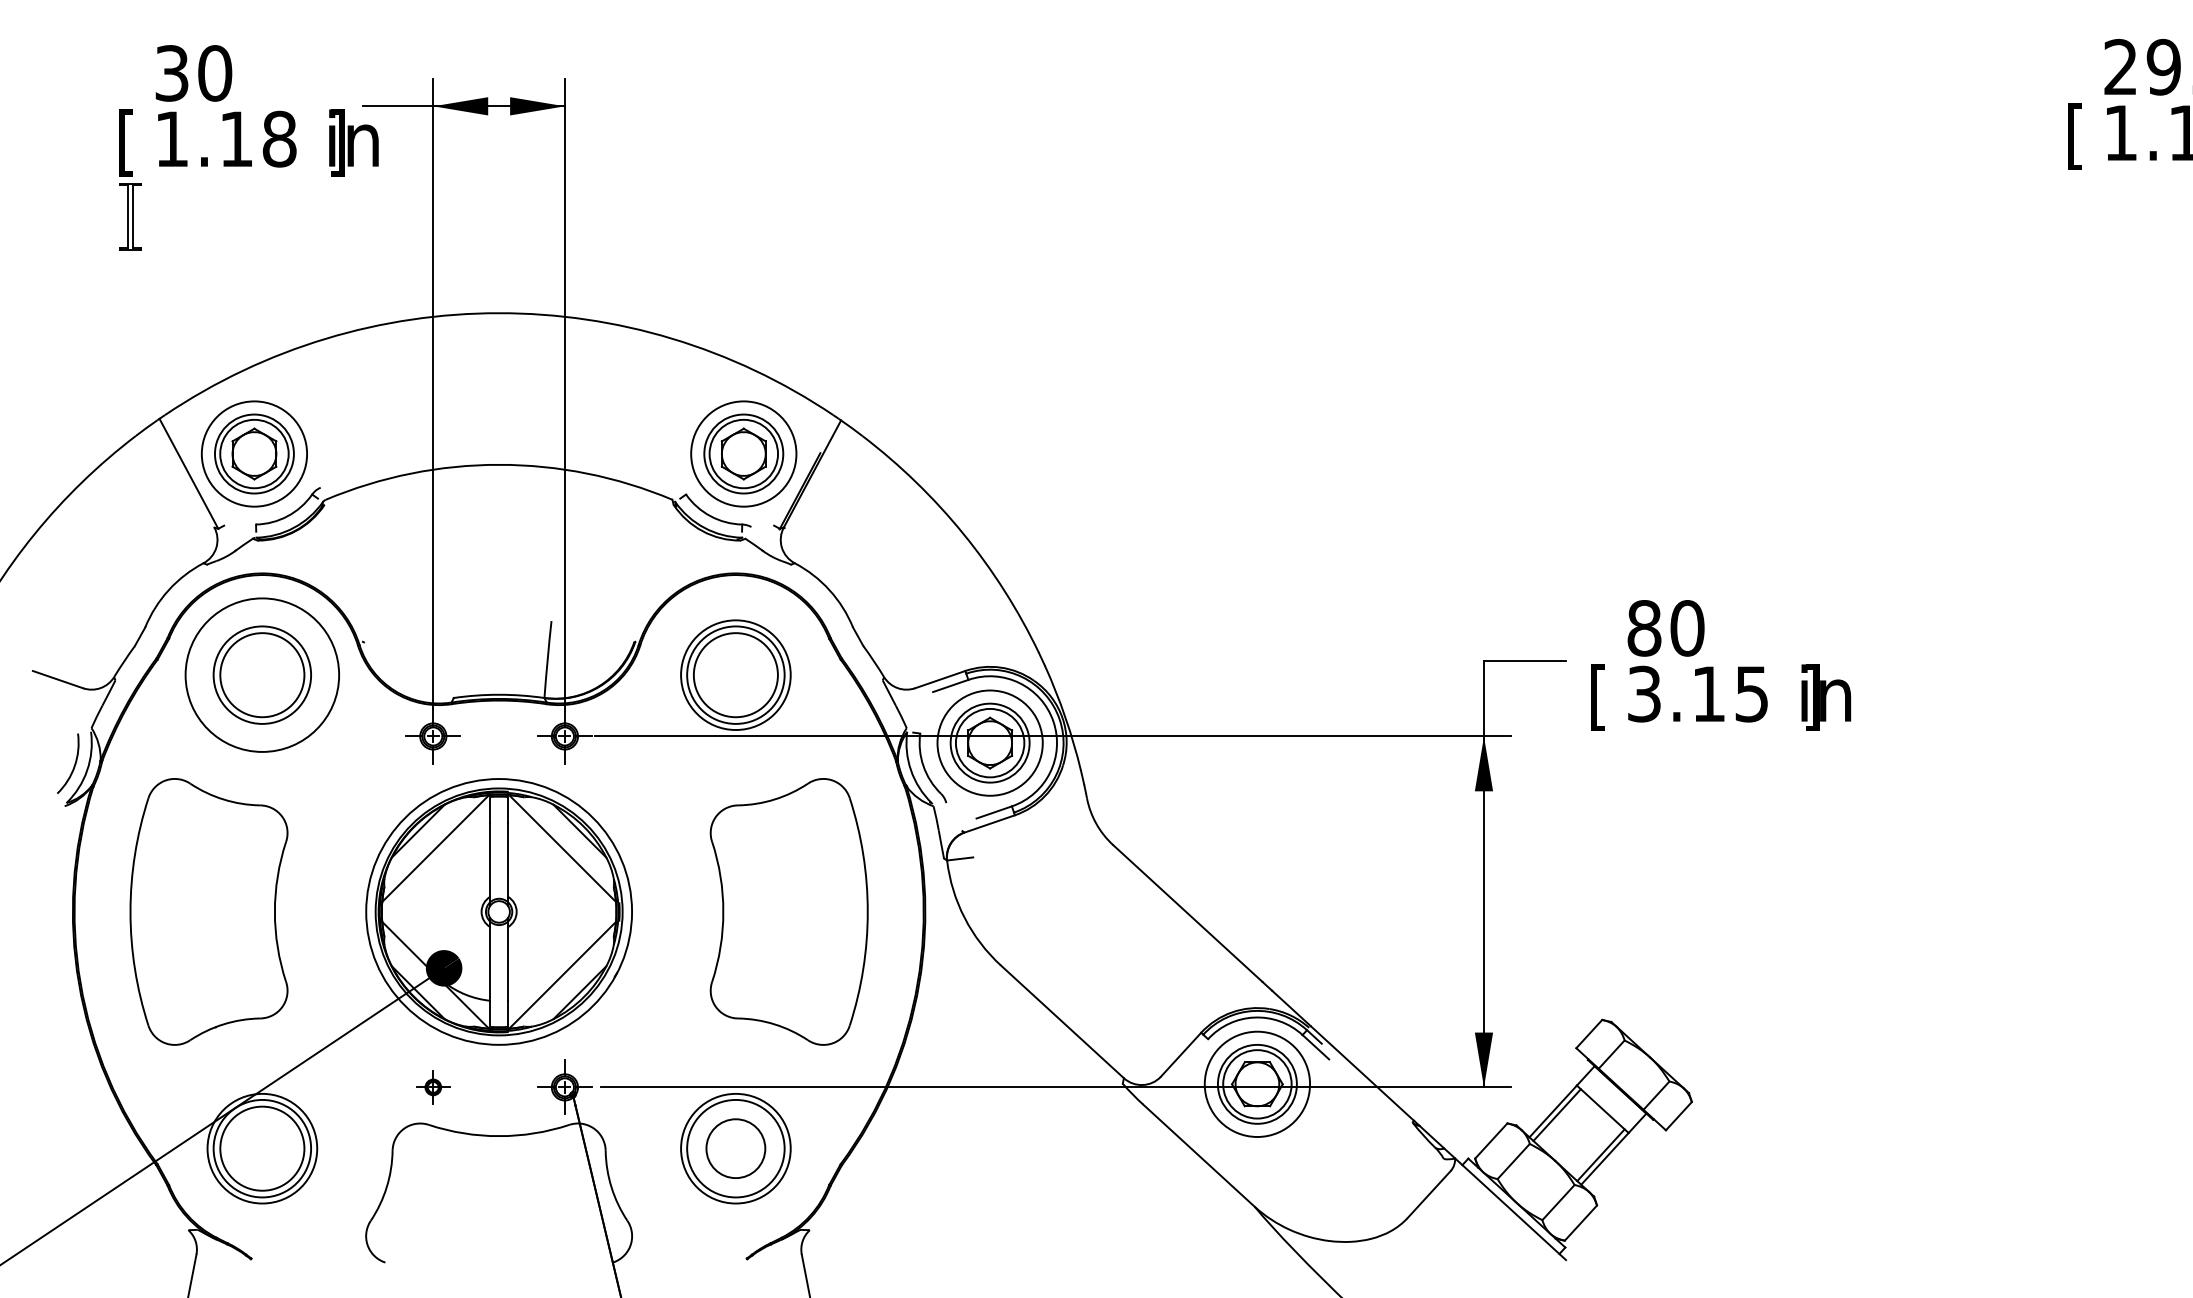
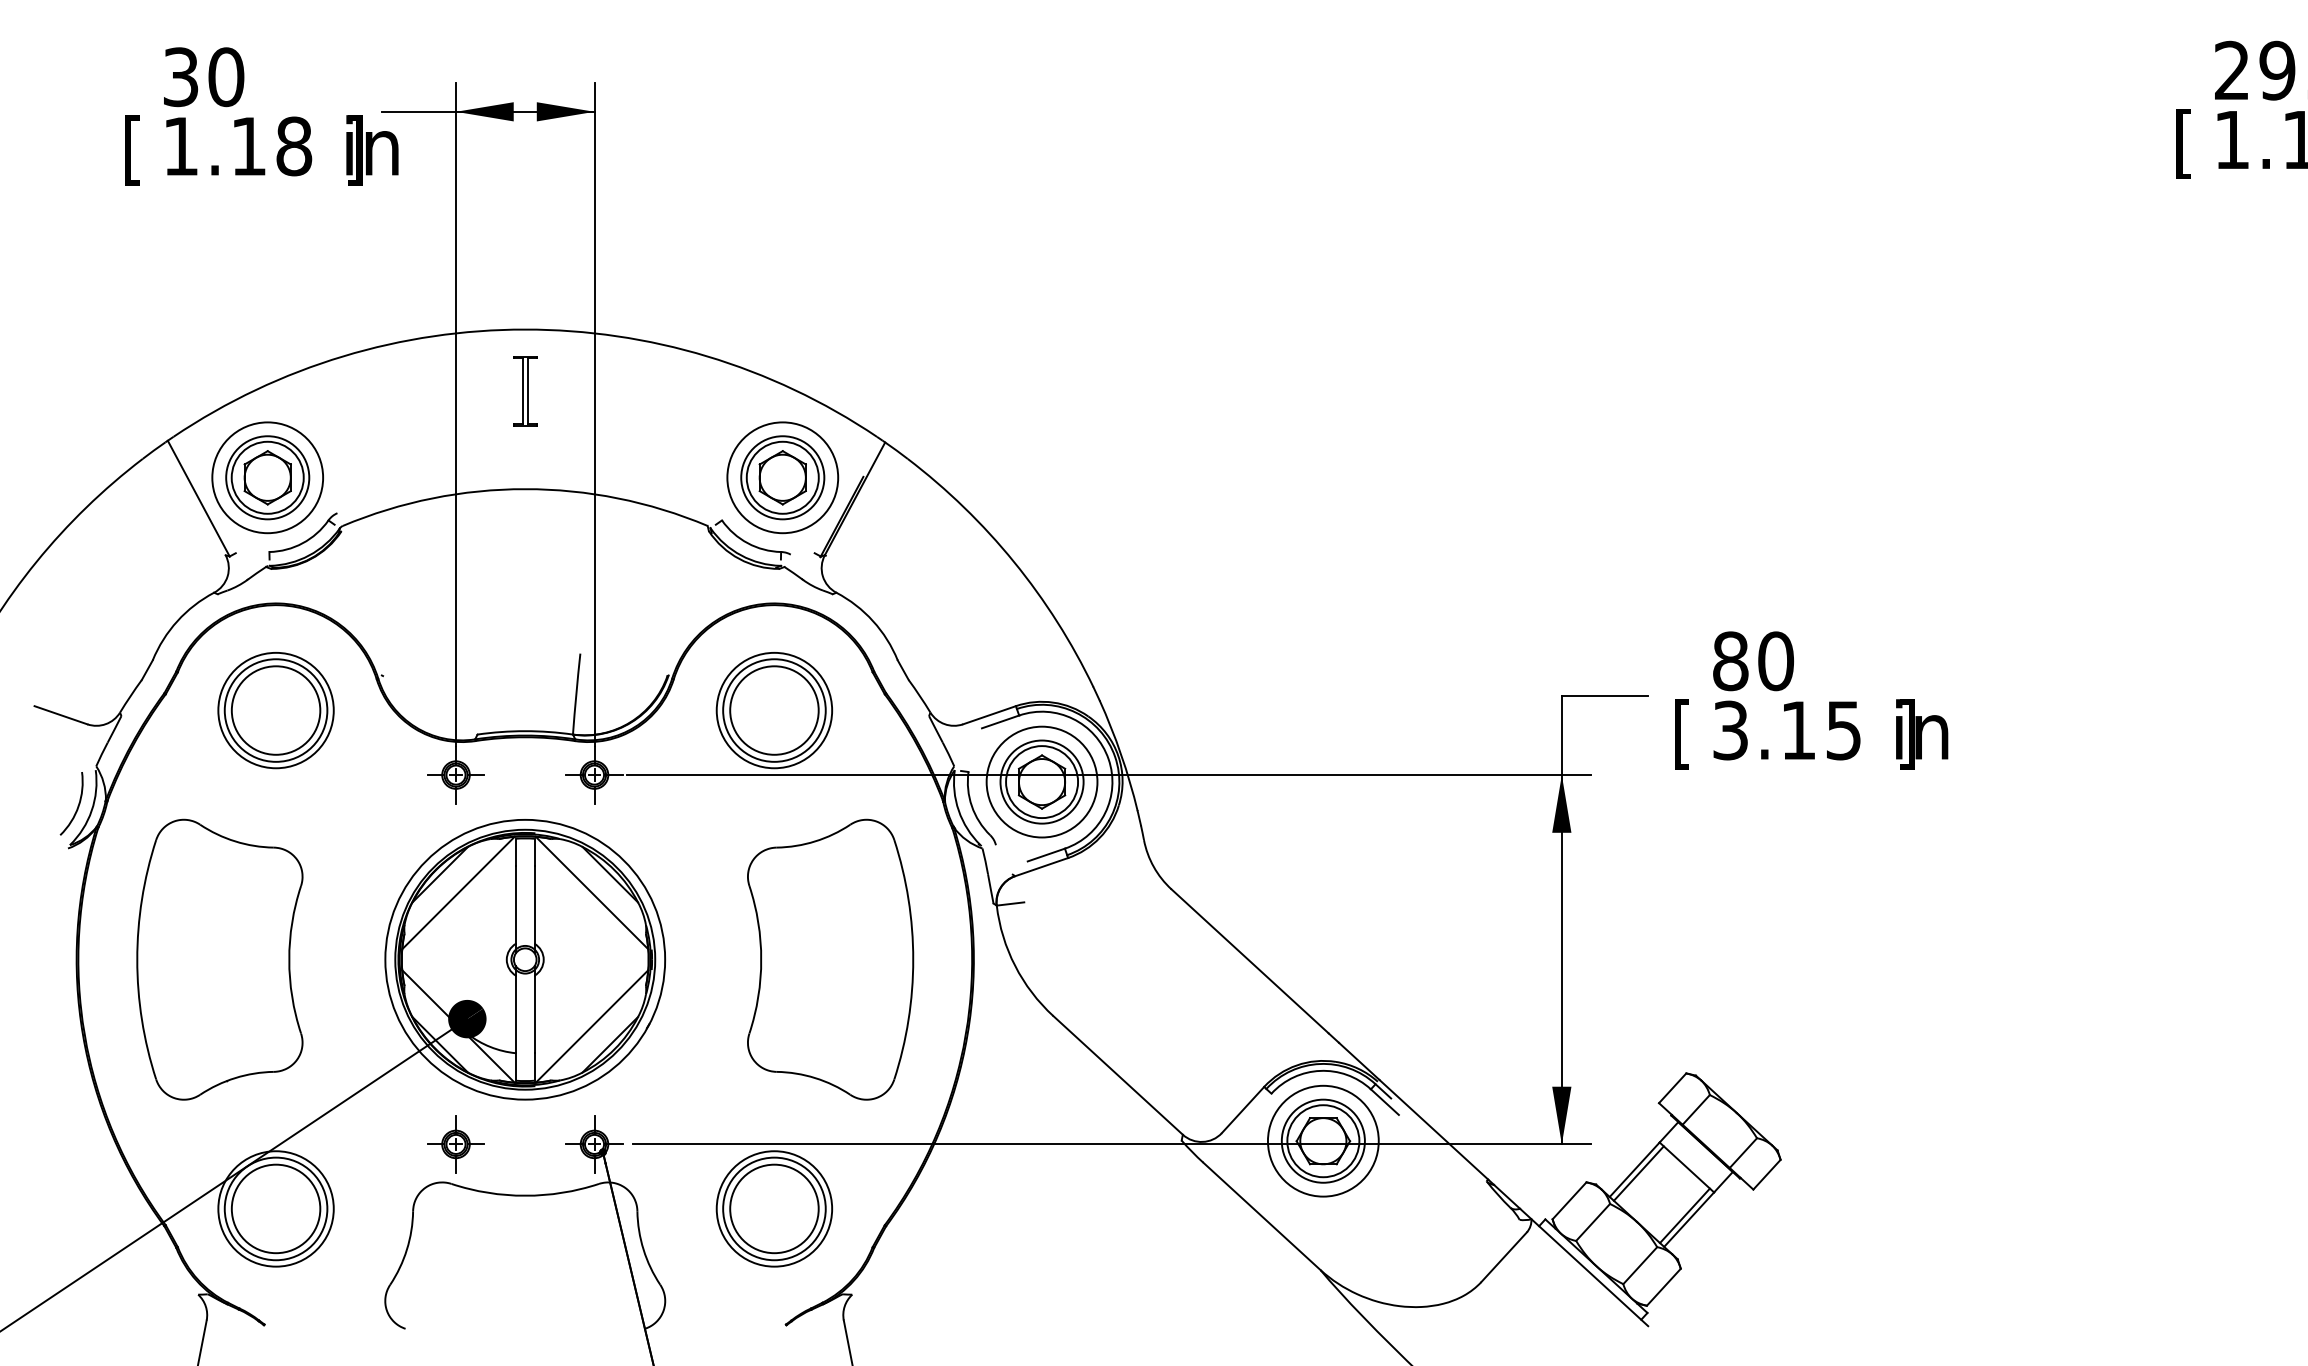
part: (130, 217) -> (525, 391), moved
circle: (261, 675) -> (275, 710), size x0.71
part: (432, 1087) -> (455, 1144), size x1.67
circle: (735, 1148) -> (774, 1208), size x1.43

